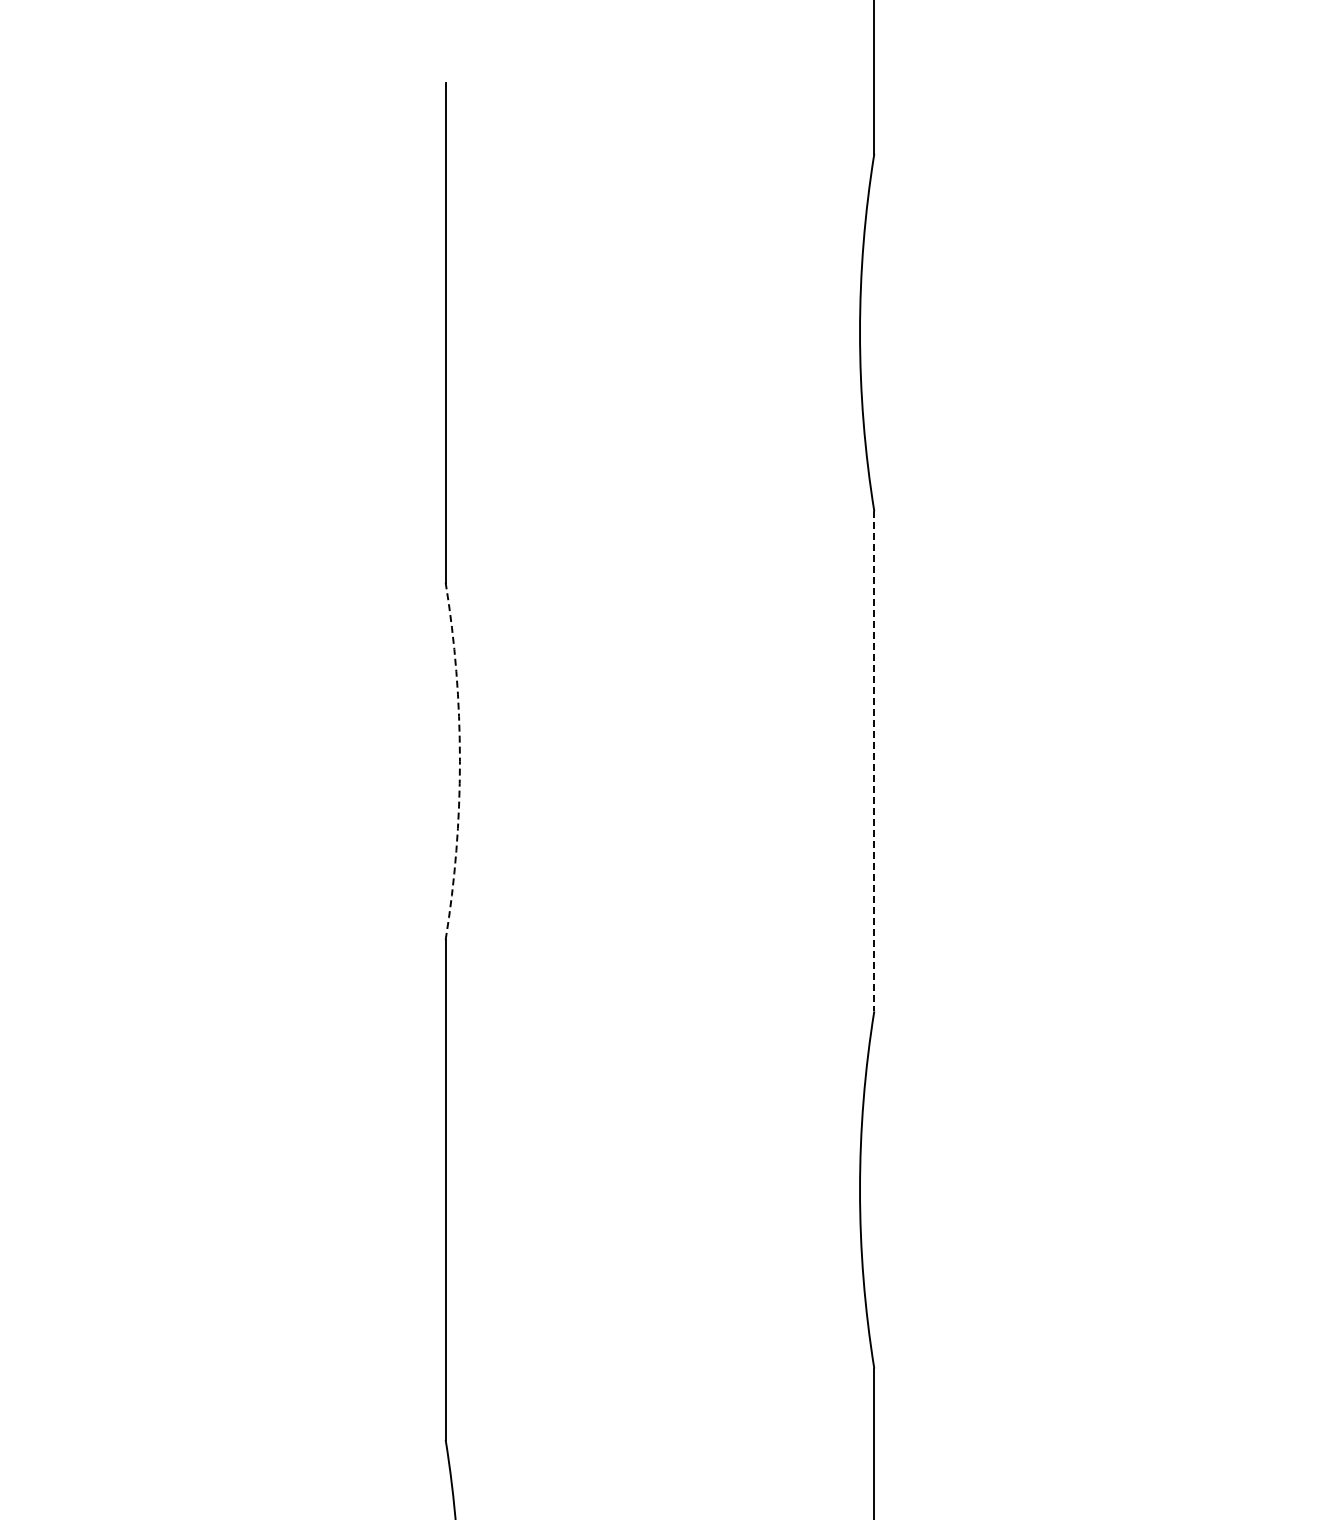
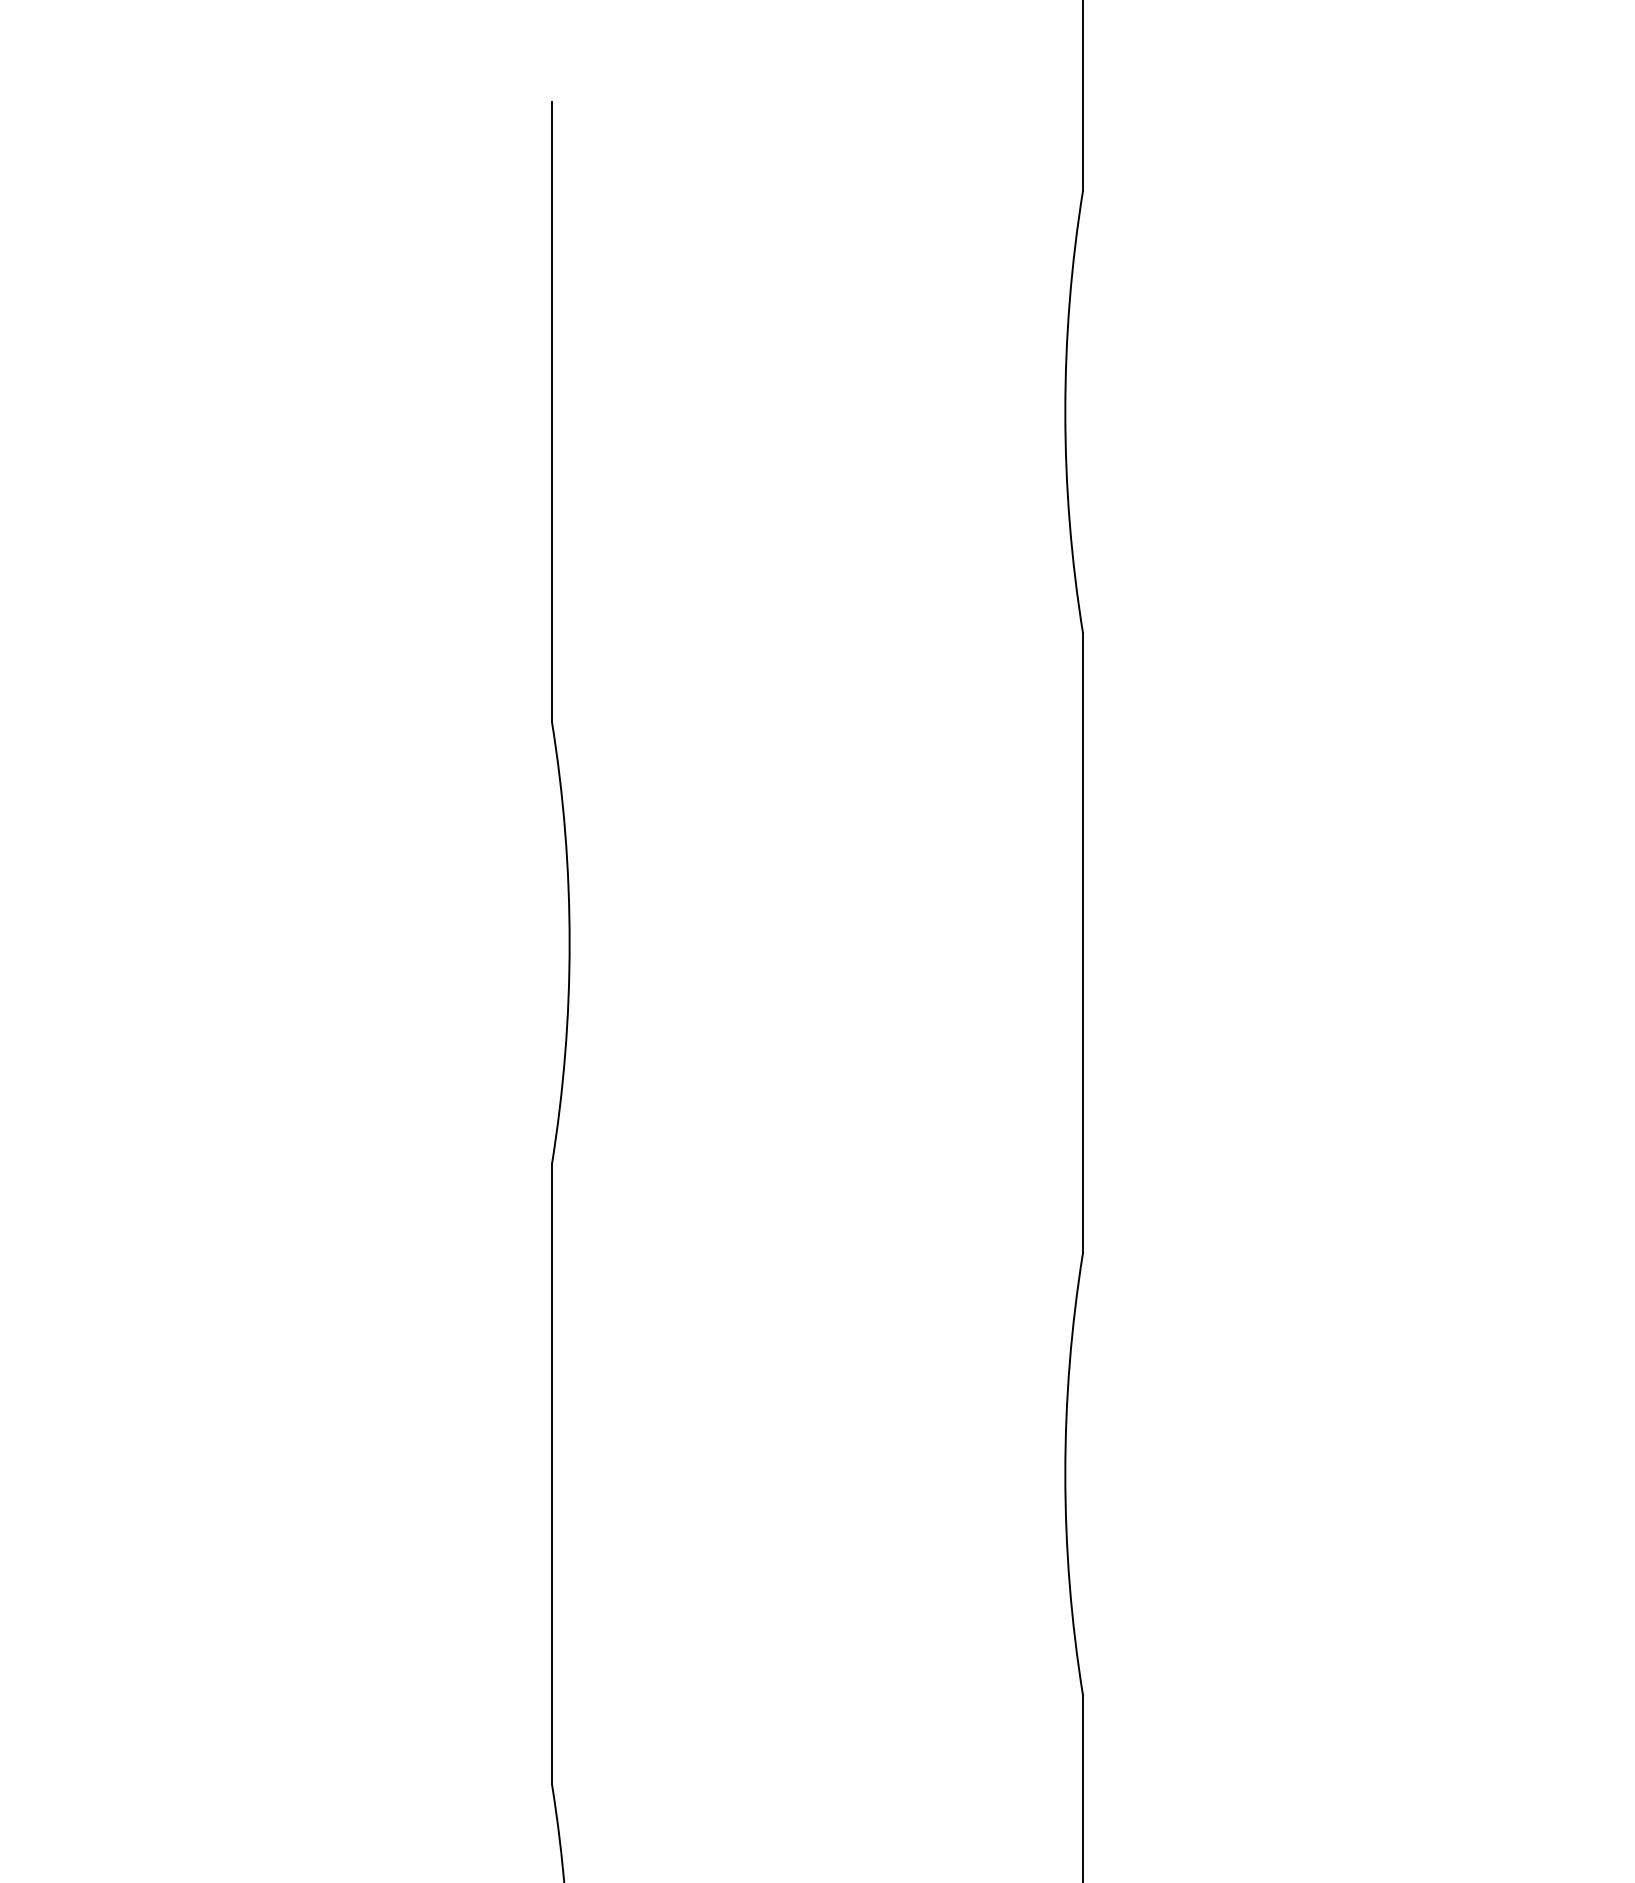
arc: (459, 761) -> (569, 943), dashed -> solid
line: (874, 761) -> (1083, 943), dashed -> solid

